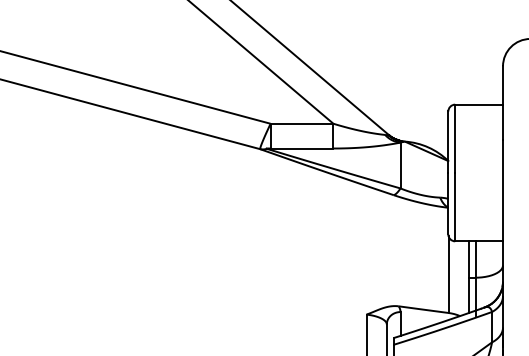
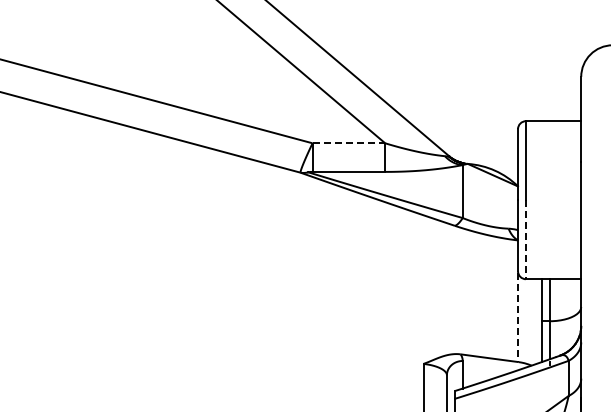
line: (302, 123) -> (349, 143), solid -> dashed
line: (454, 207) -> (525, 240), solid -> dashed
line: (448, 275) -> (518, 318), solid -> dashed

